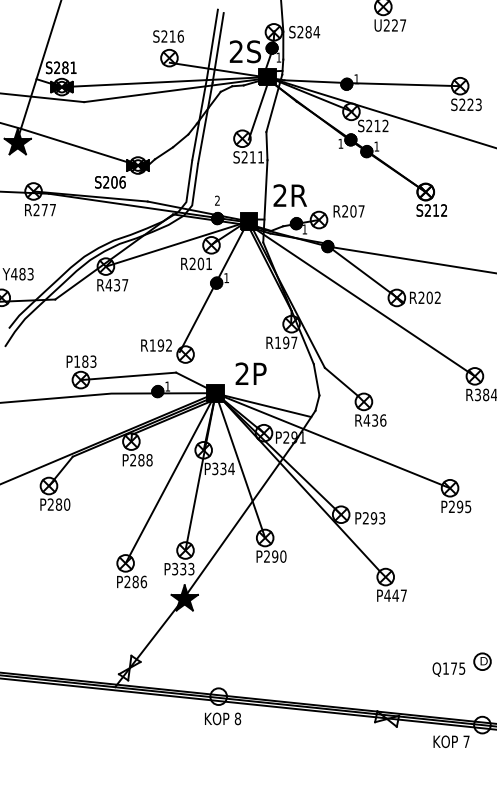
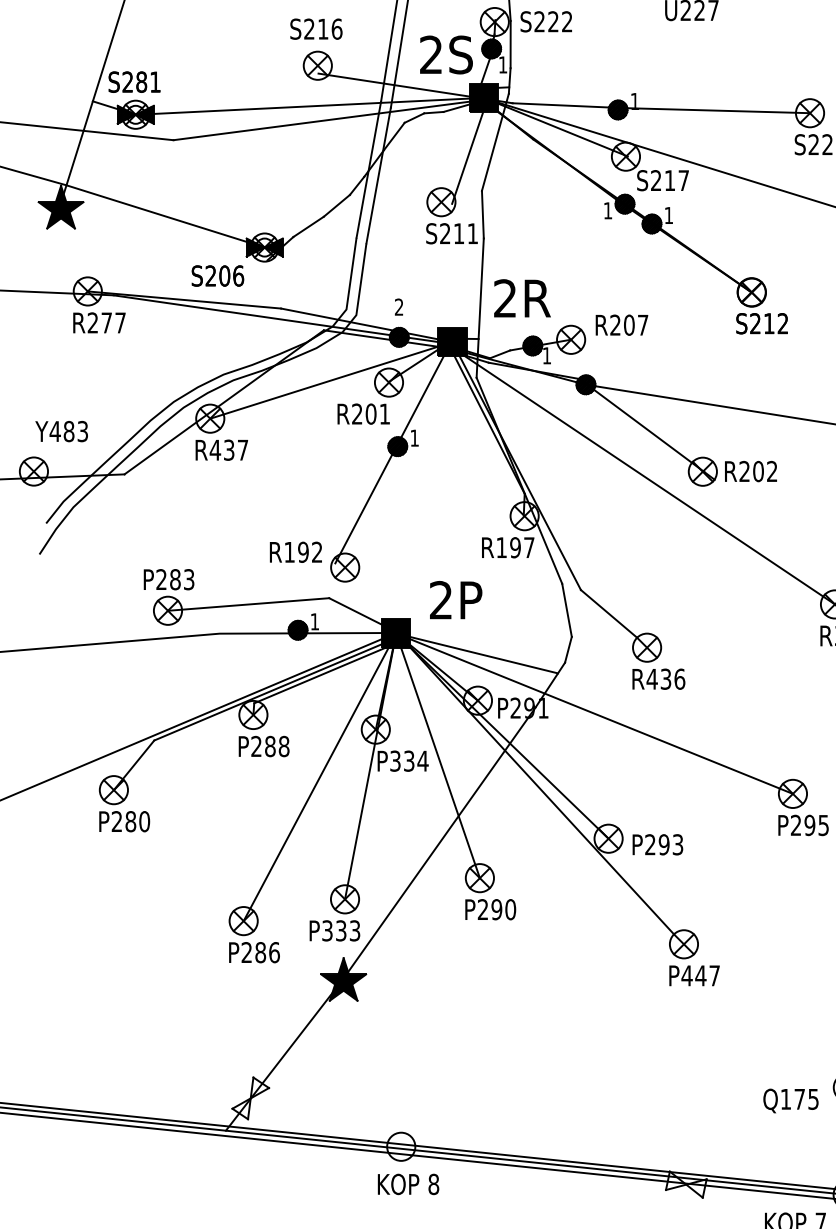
text: (312, 31) -> (560, 20), S284 -> S222
text: (385, 125) -> (683, 179), S212 -> S217
text: (76, 361) -> (160, 579), P183 -> P283

